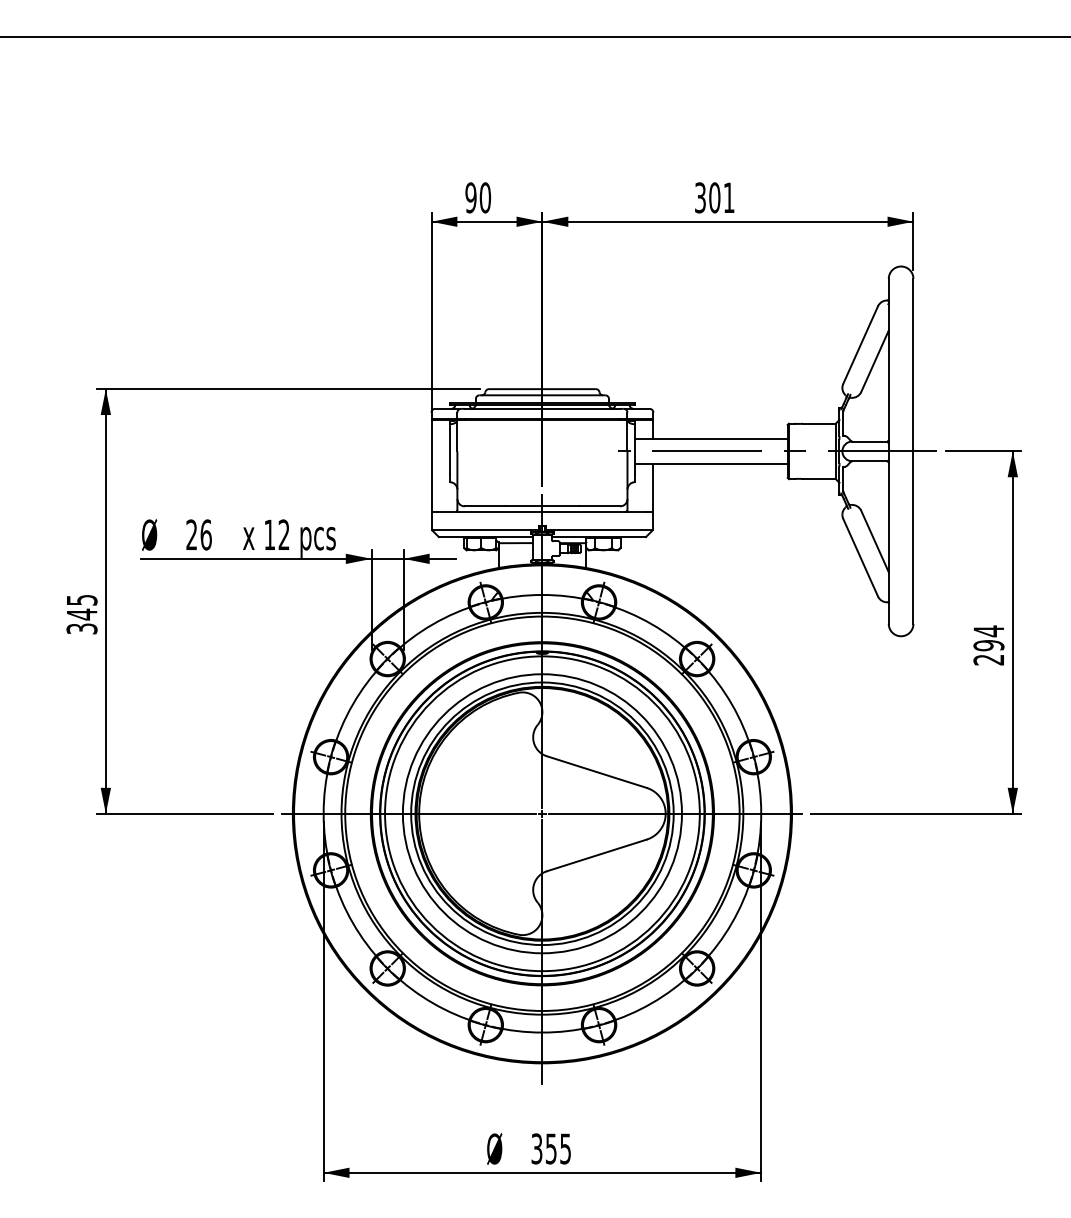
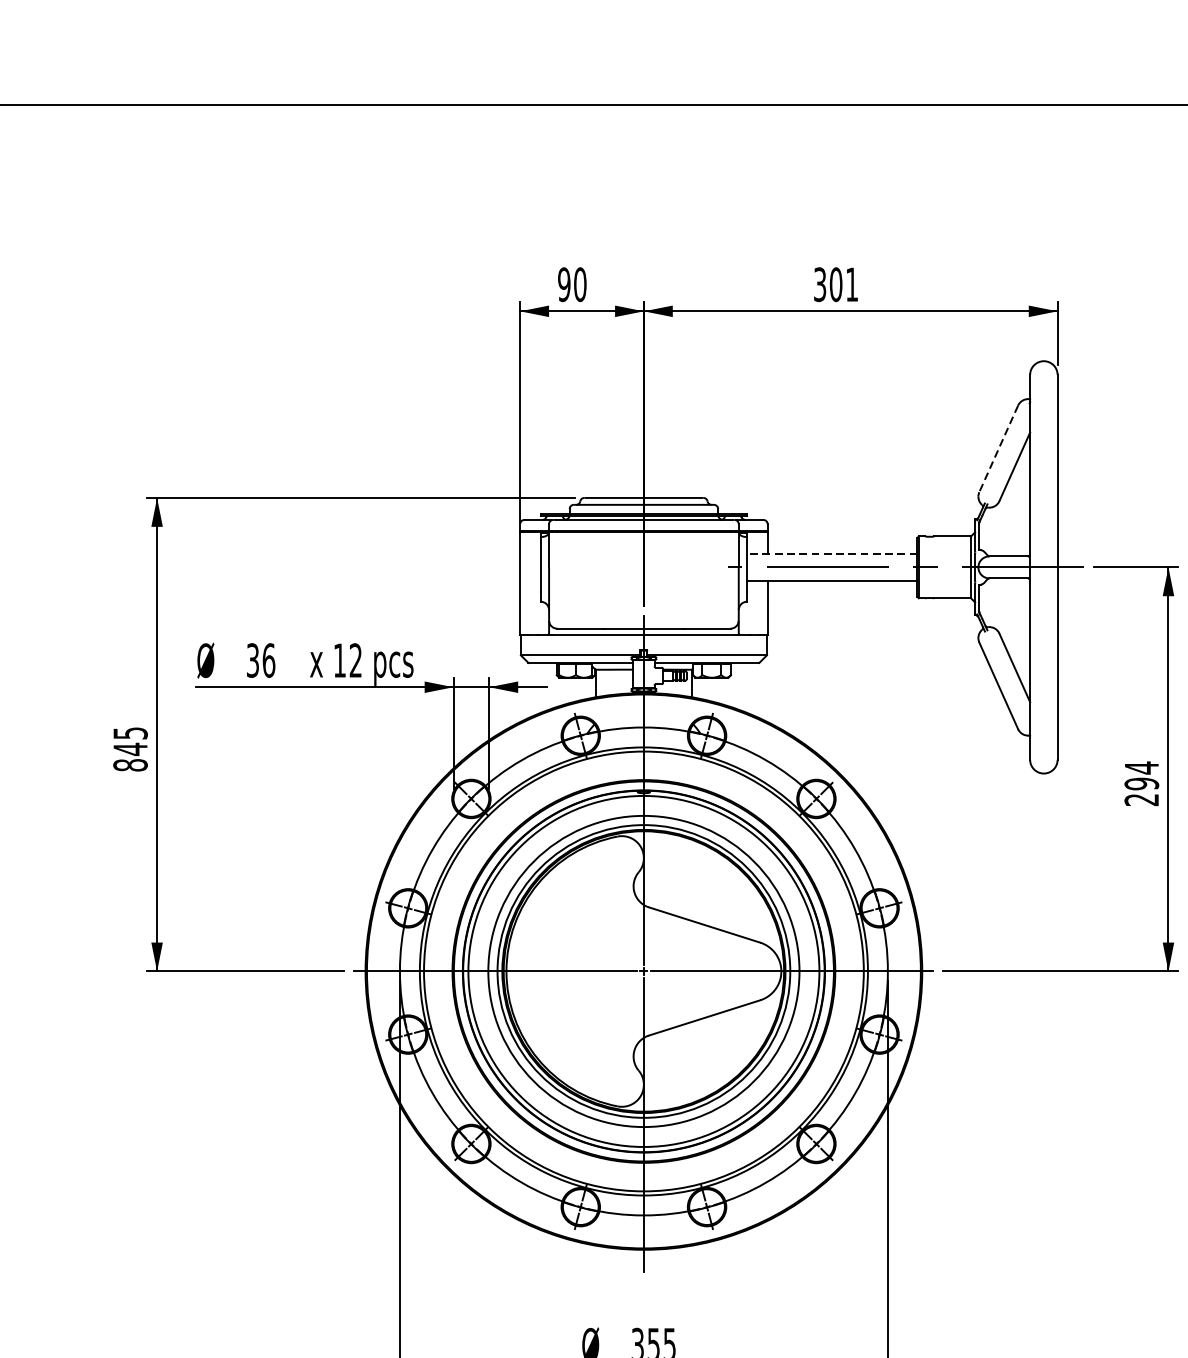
line: (860, 345) -> (998, 449), solid -> dashed
line: (710, 439) -> (831, 554), solid -> dashed
text: (191, 534) -> (252, 660), 26 -> 36
text: (81, 628) -> (129, 764), 345 -> 845

